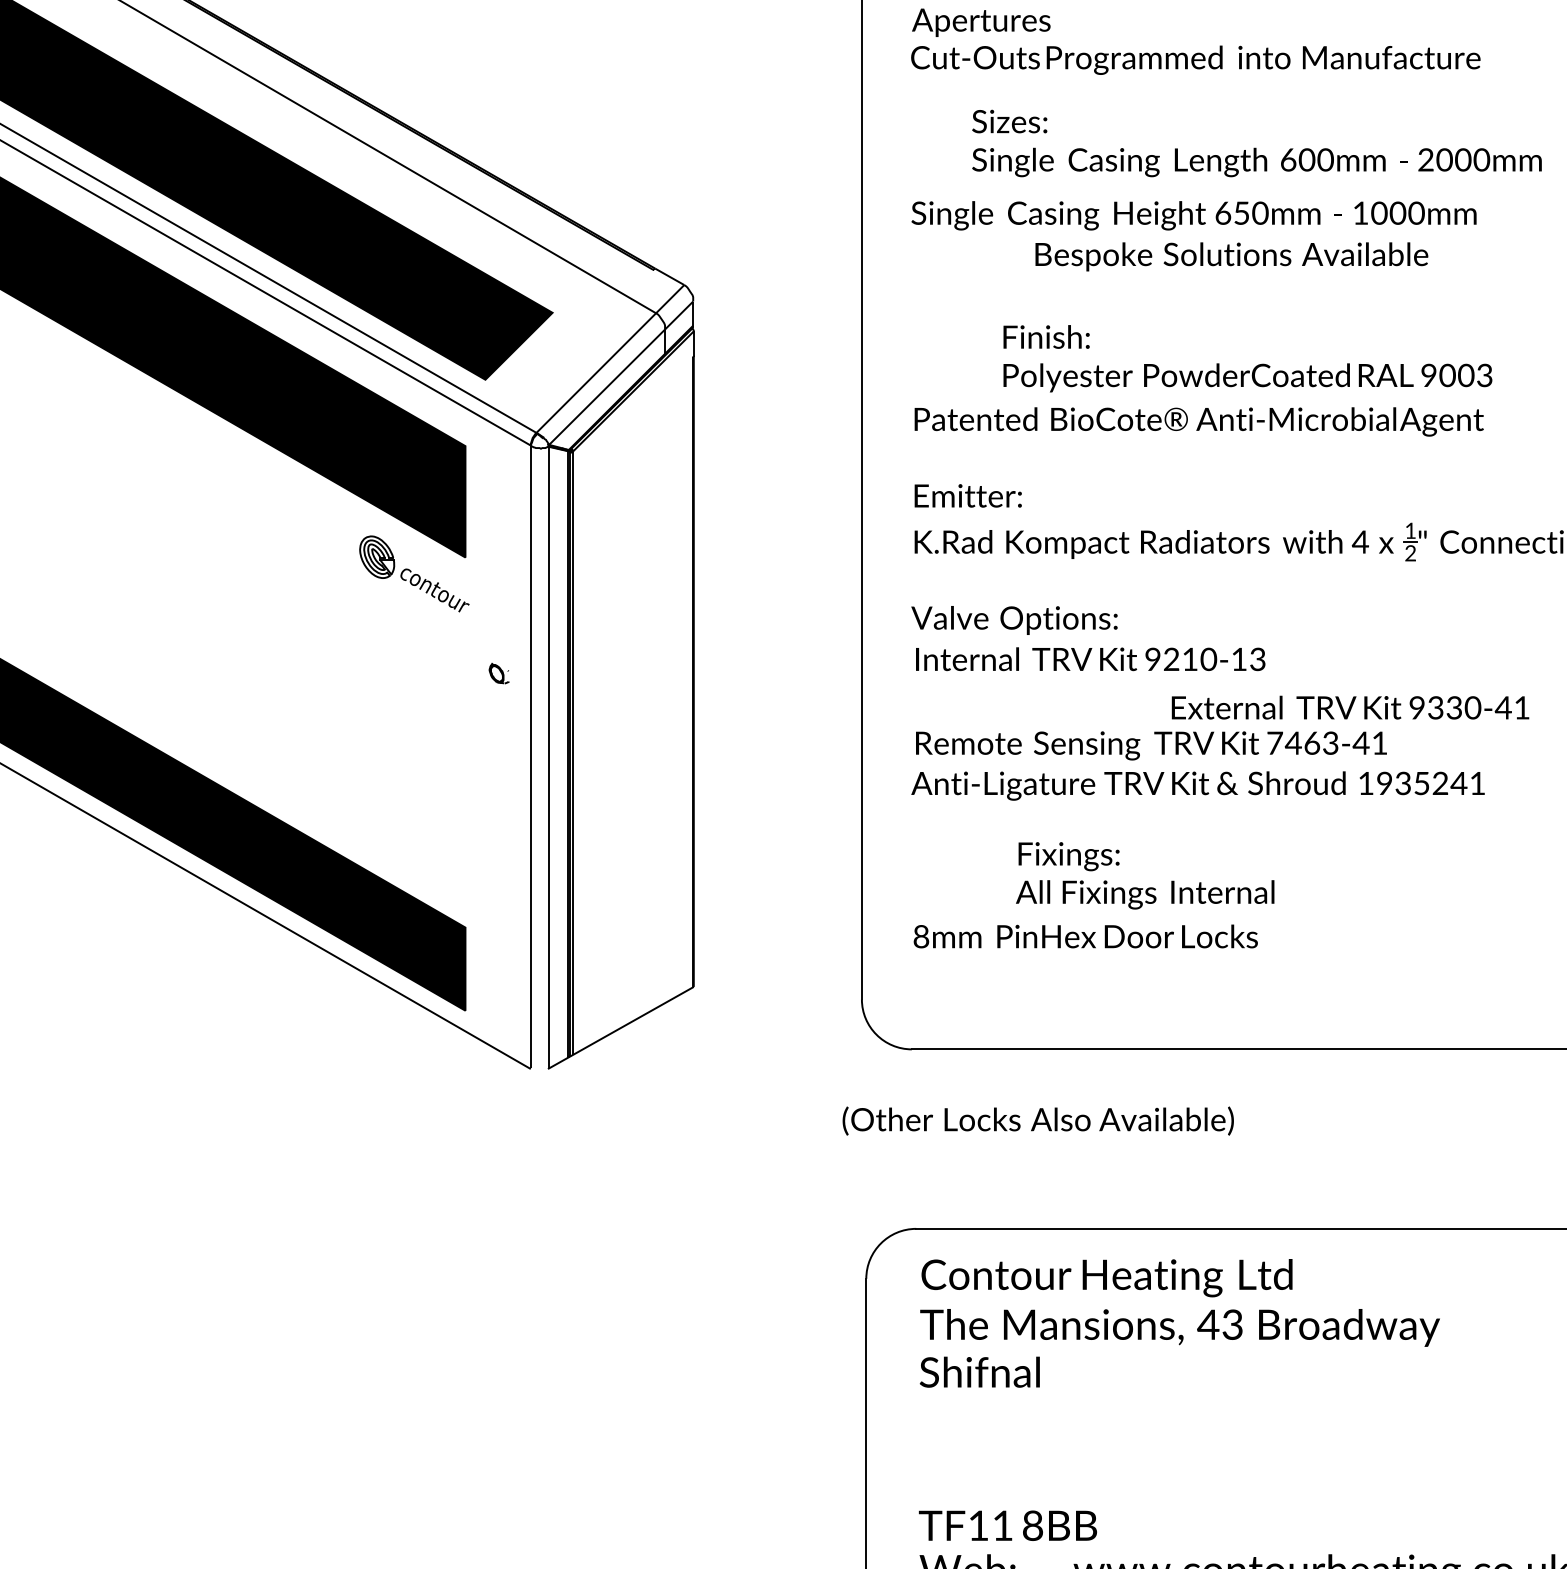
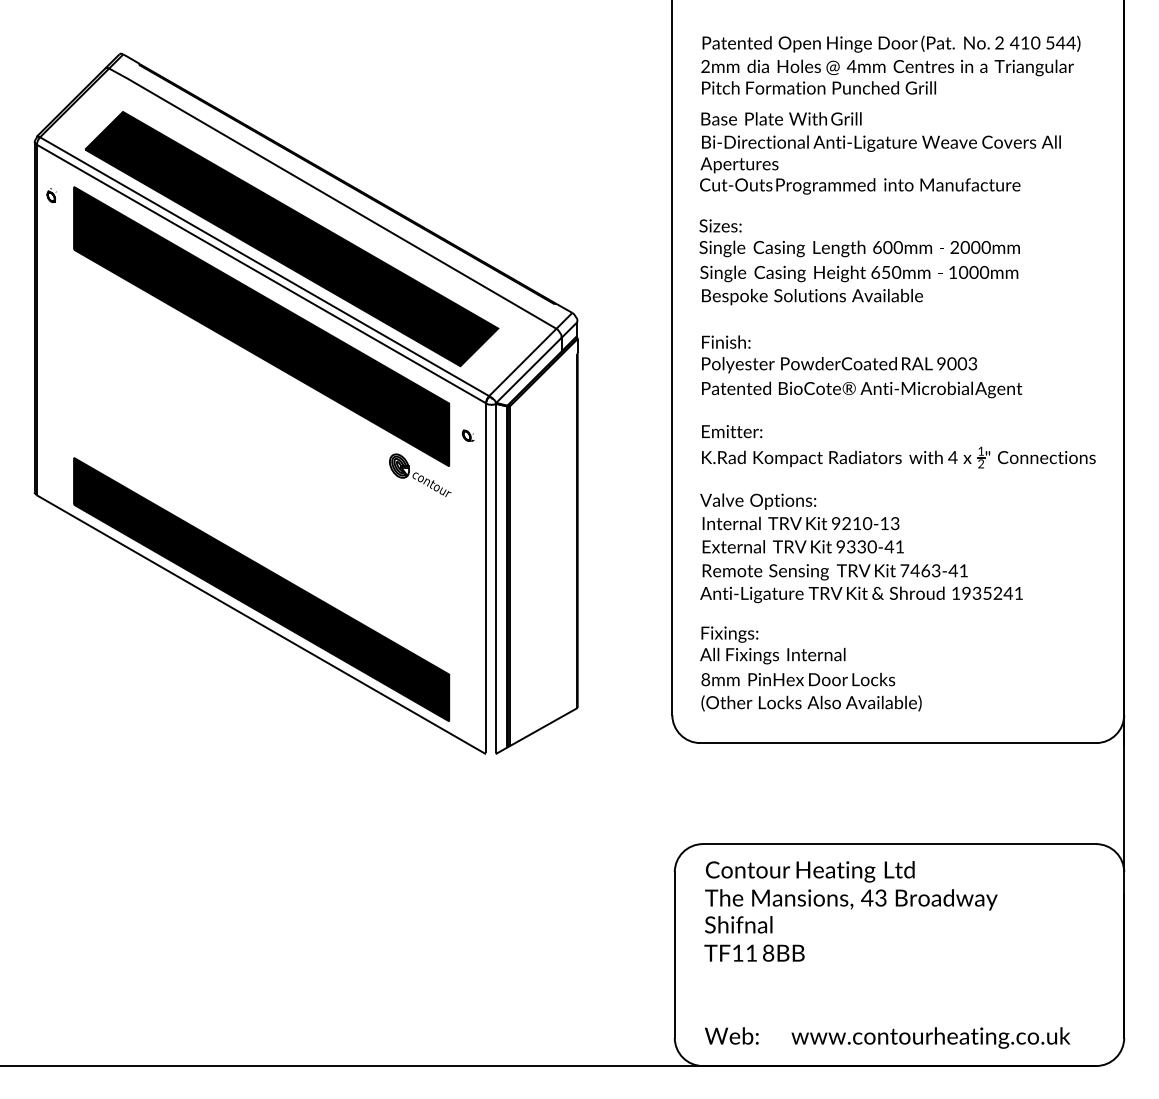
text: (1256, 143) -> (859, 238), moved
text: (1231, 257) -> (812, 297), moved
text: (1247, 358) -> (839, 354), moved
part: (498, 673) -> (467, 435), moved
text: (1349, 707) -> (802, 546), moved
text: (1144, 875) -> (772, 645), moved
text: (1038, 1121) -> (811, 703), moved
text: (1007, 1524) -> (754, 952), moved

